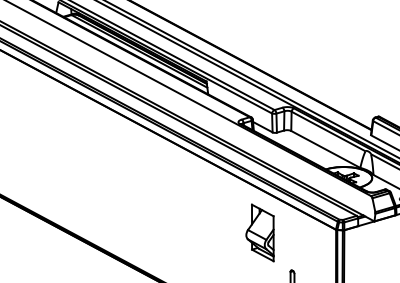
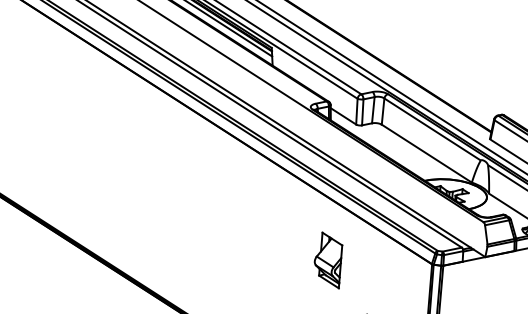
part: (259, 232) -> (327, 259), size x0.7

